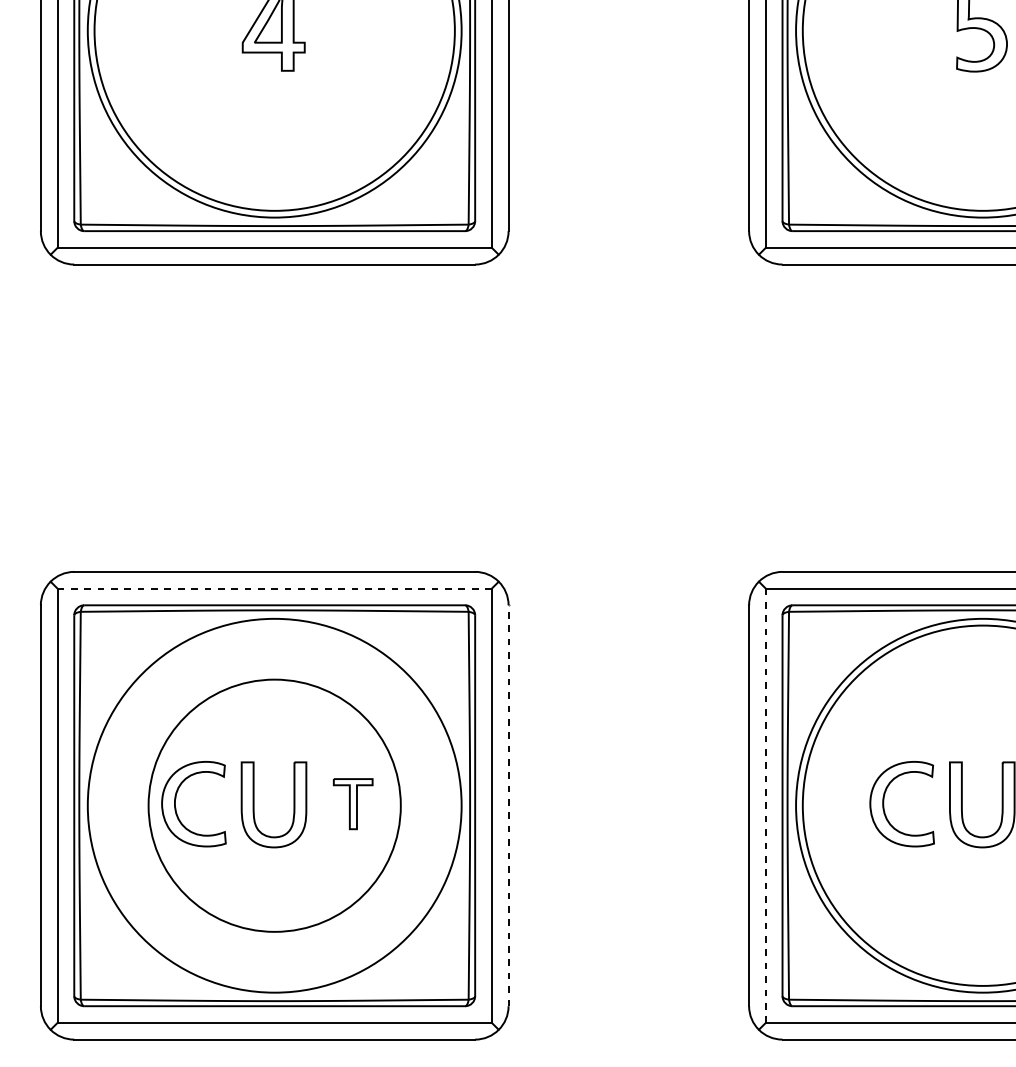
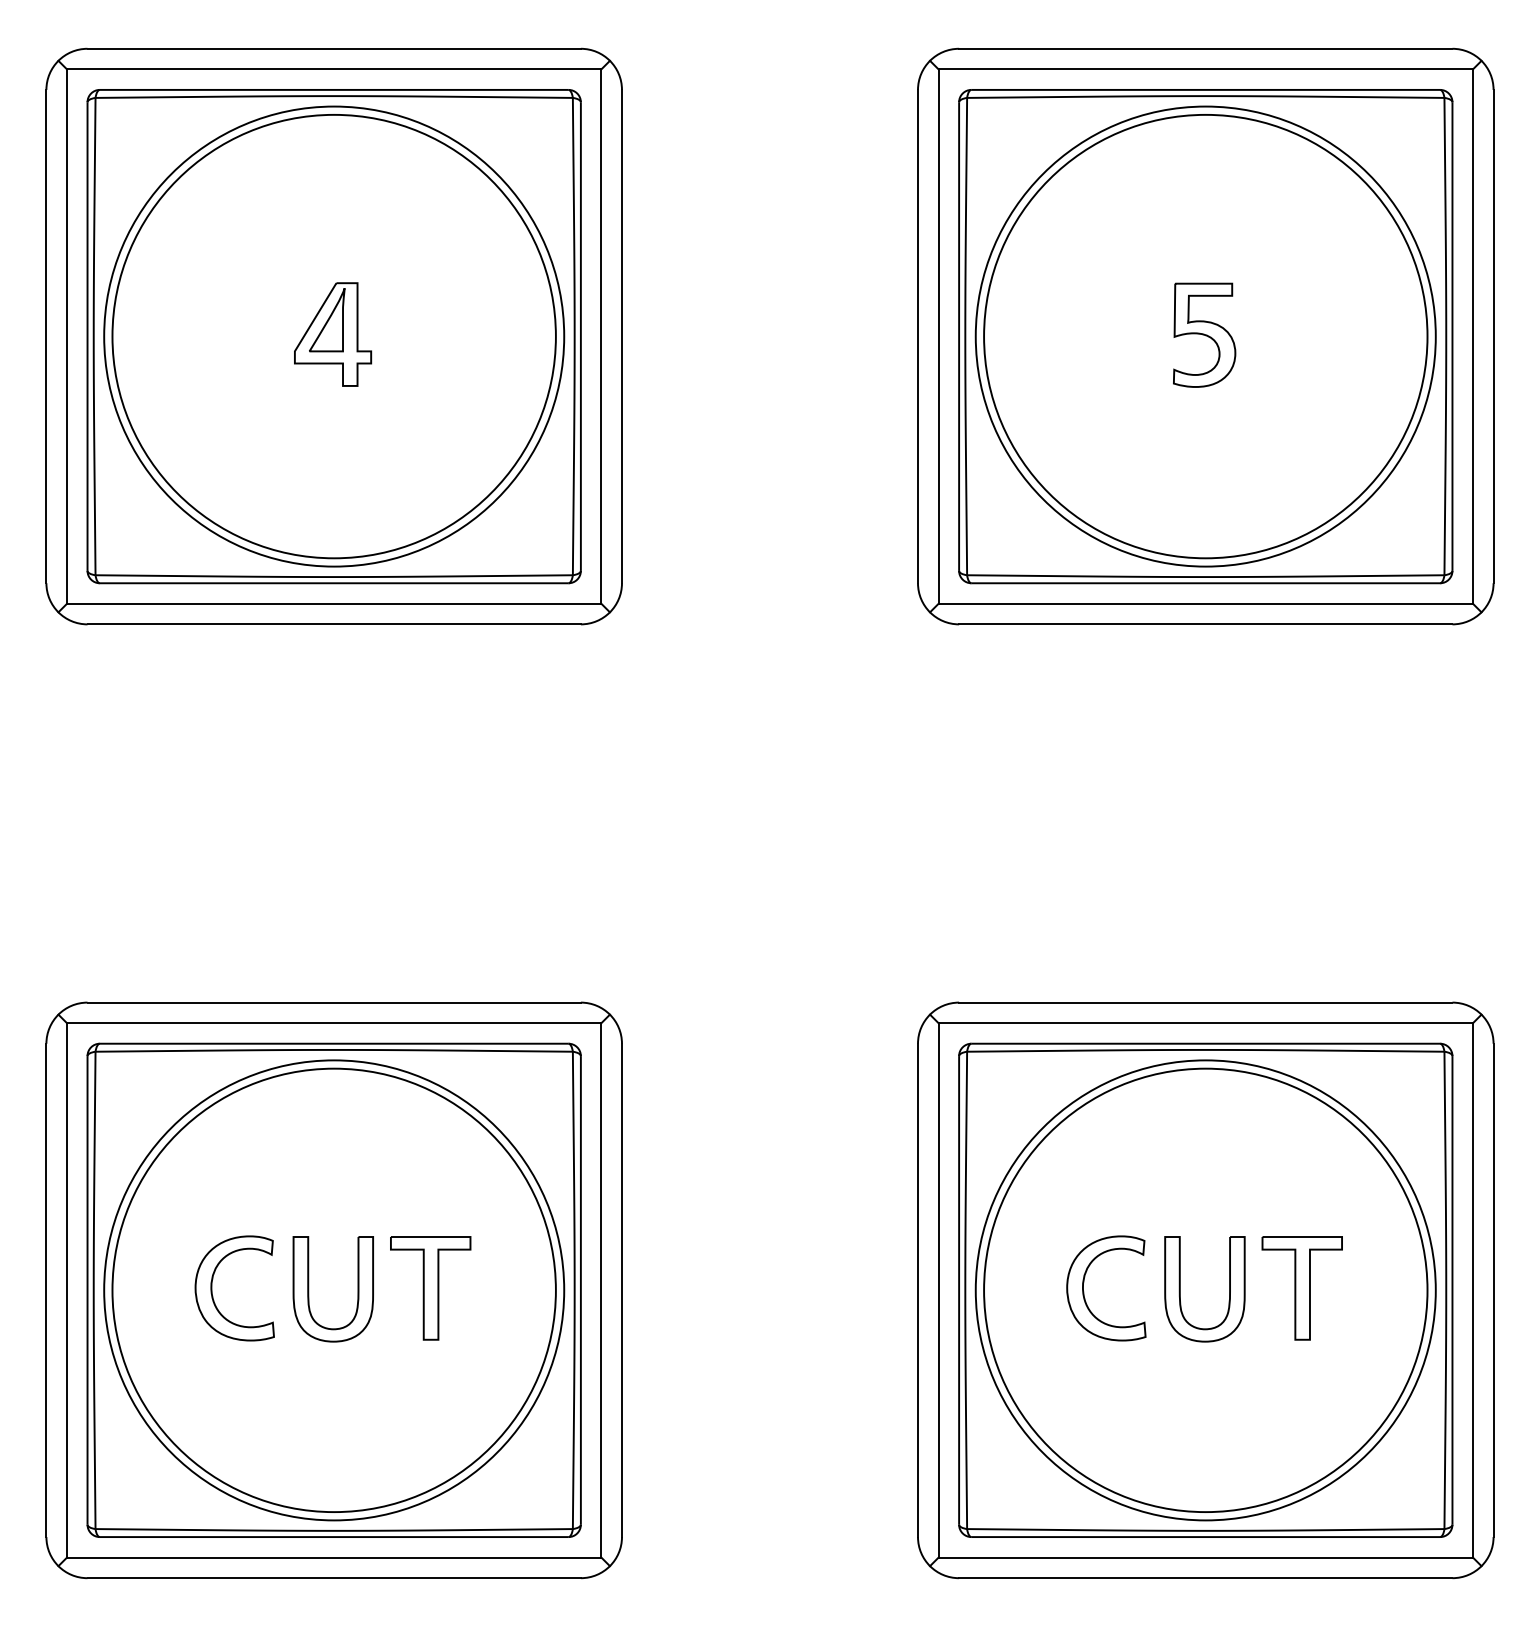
line: (274, 588) -> (333, 1023), dashed -> solid
part: (352, 804) -> (430, 1288), size x1.67
circle: (274, 805) -> (333, 1290), size x1.43
line: (508, 805) -> (621, 1290), dashed -> solid
line: (765, 805) -> (938, 1290), dashed -> solid

